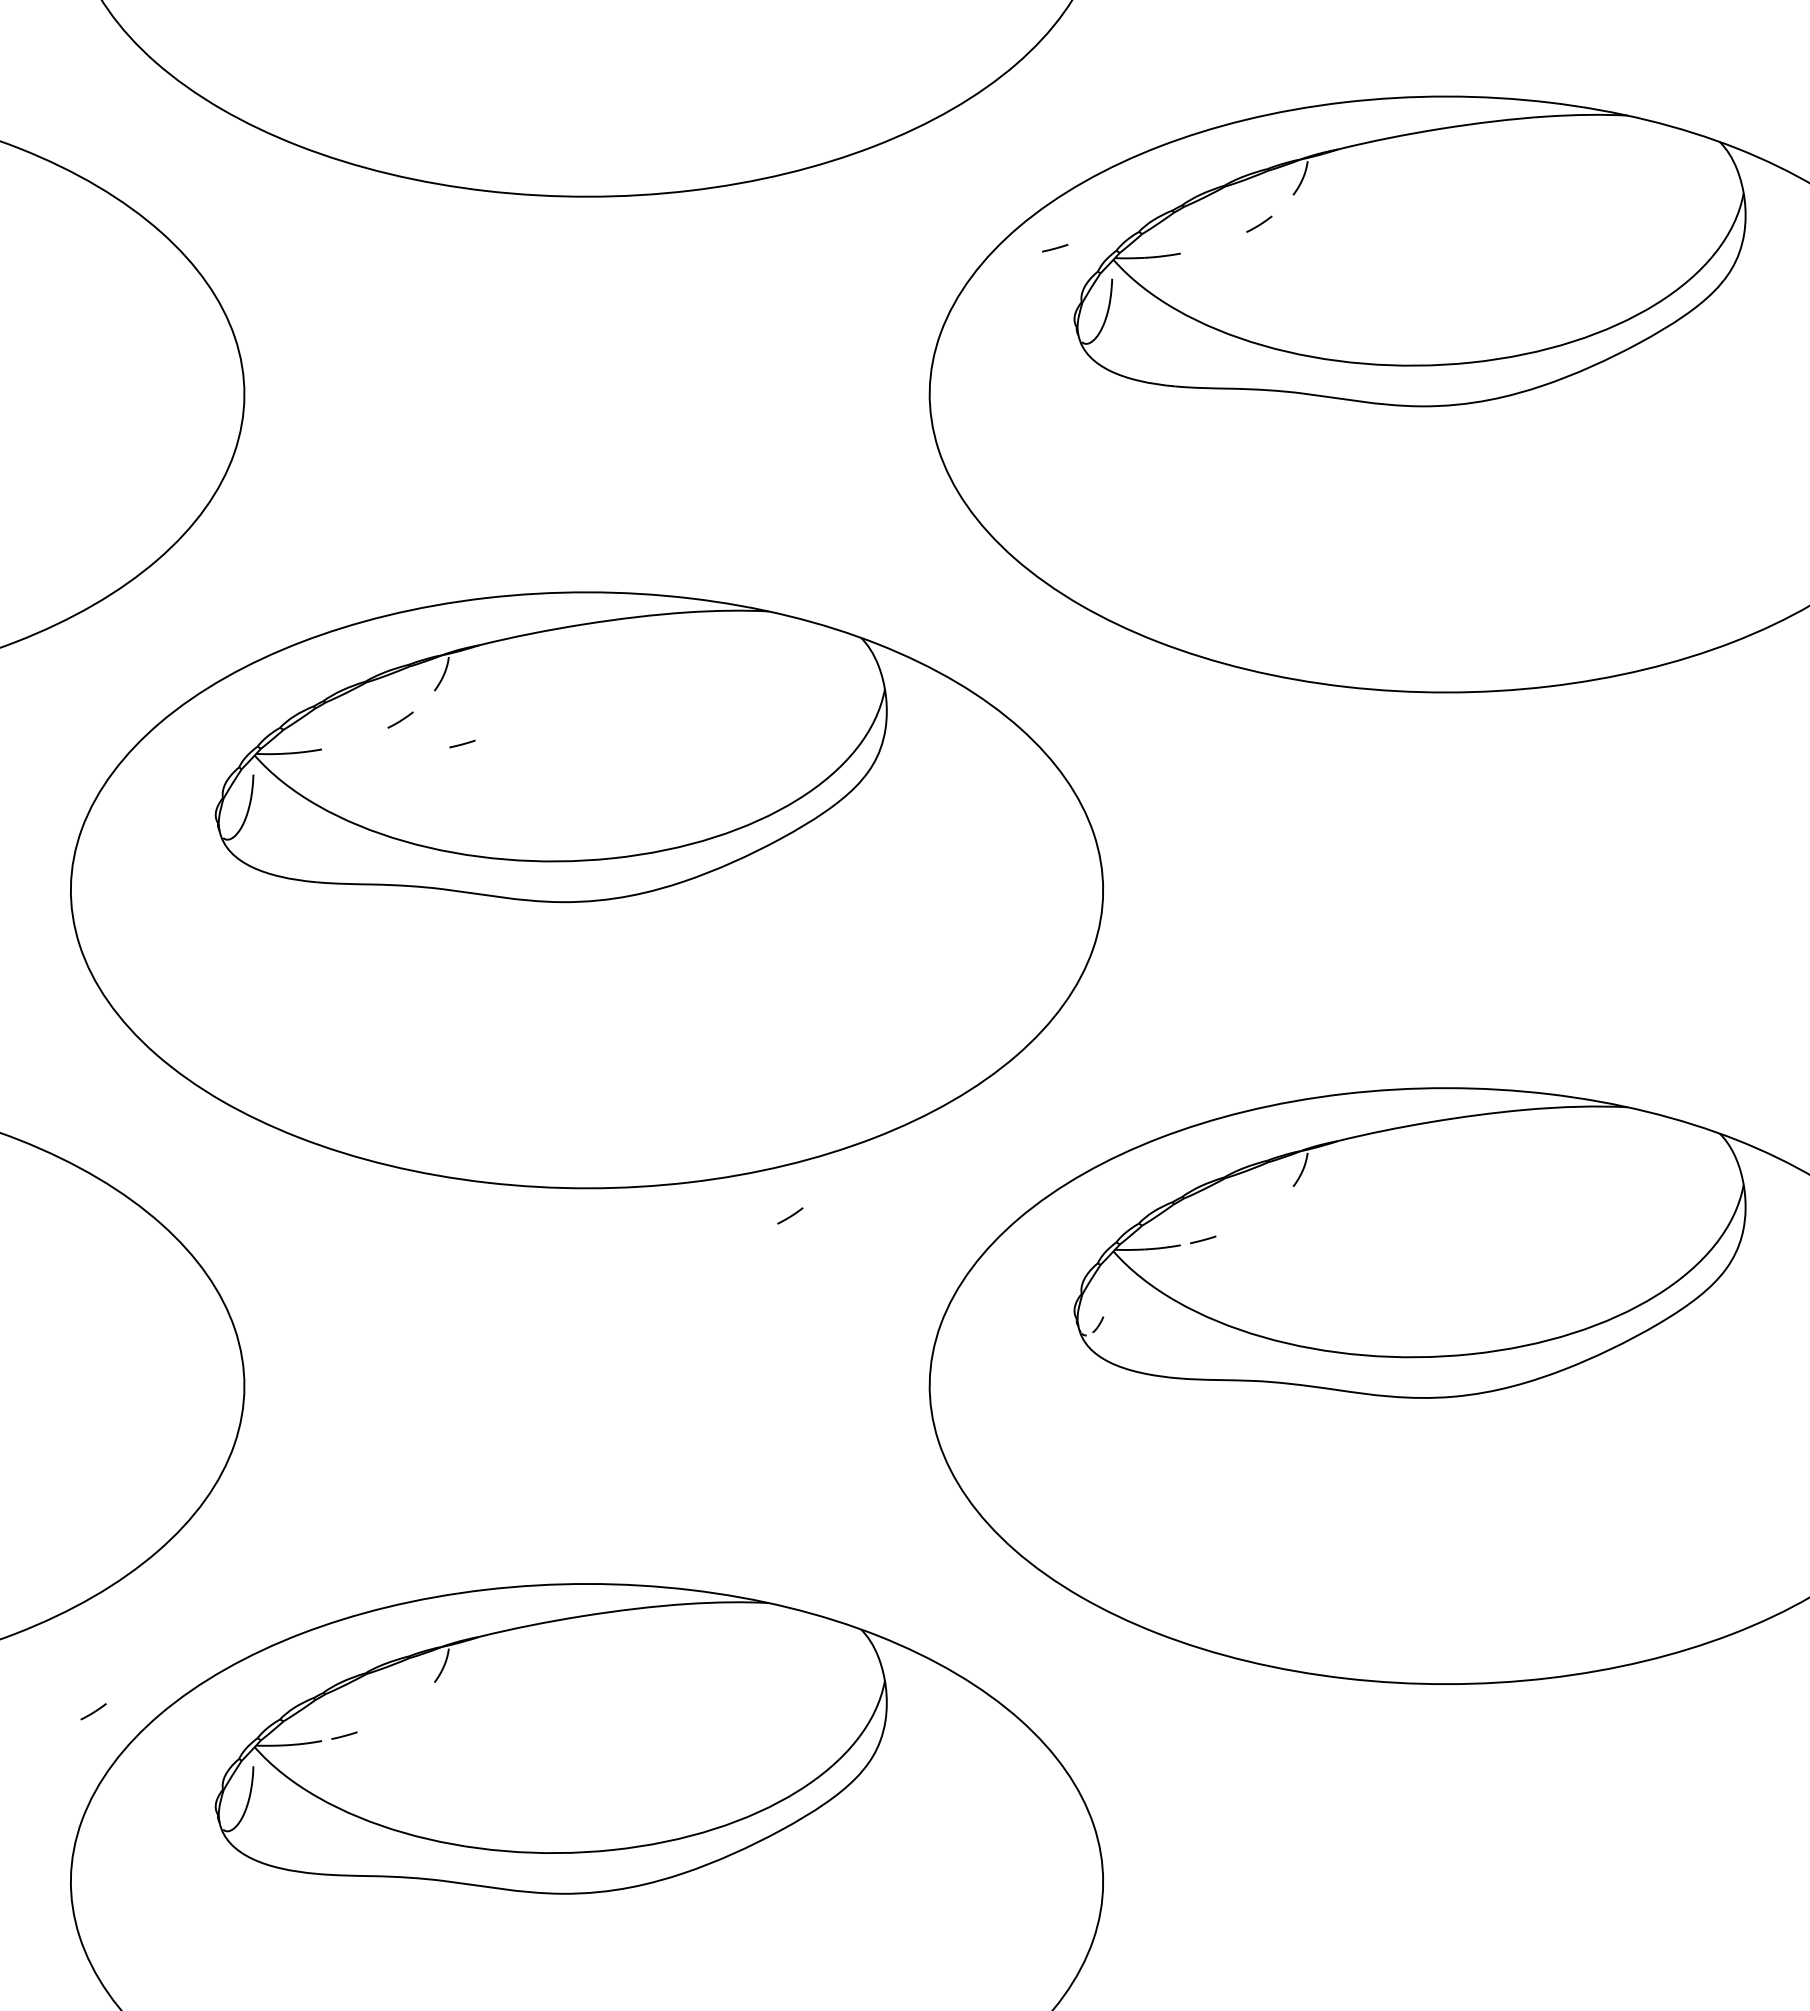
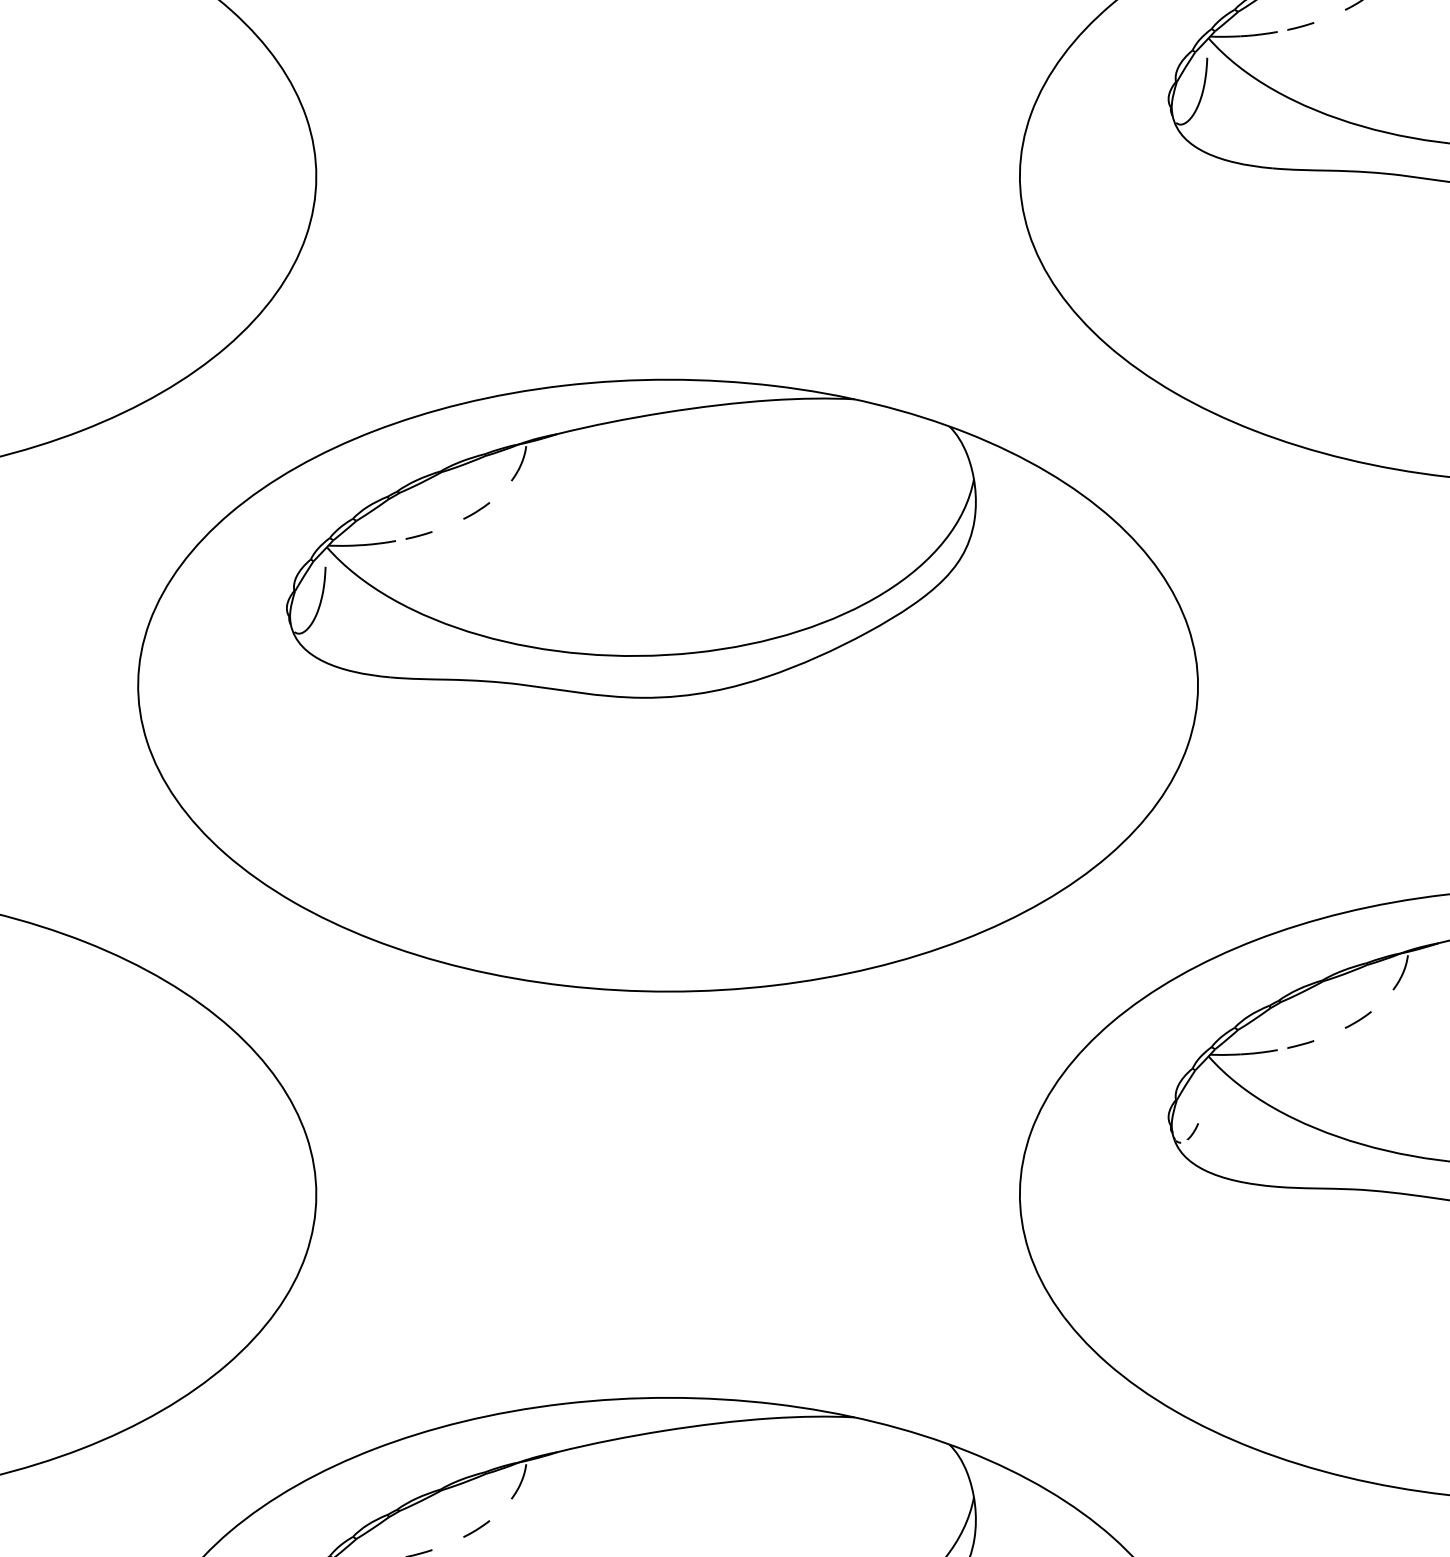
line: (1055, 248) -> (1301, 26), moved
line: (462, 743) -> (419, 534), moved
line: (790, 1215) -> (1358, 1019), moved
line: (93, 1711) -> (476, 1528), moved

